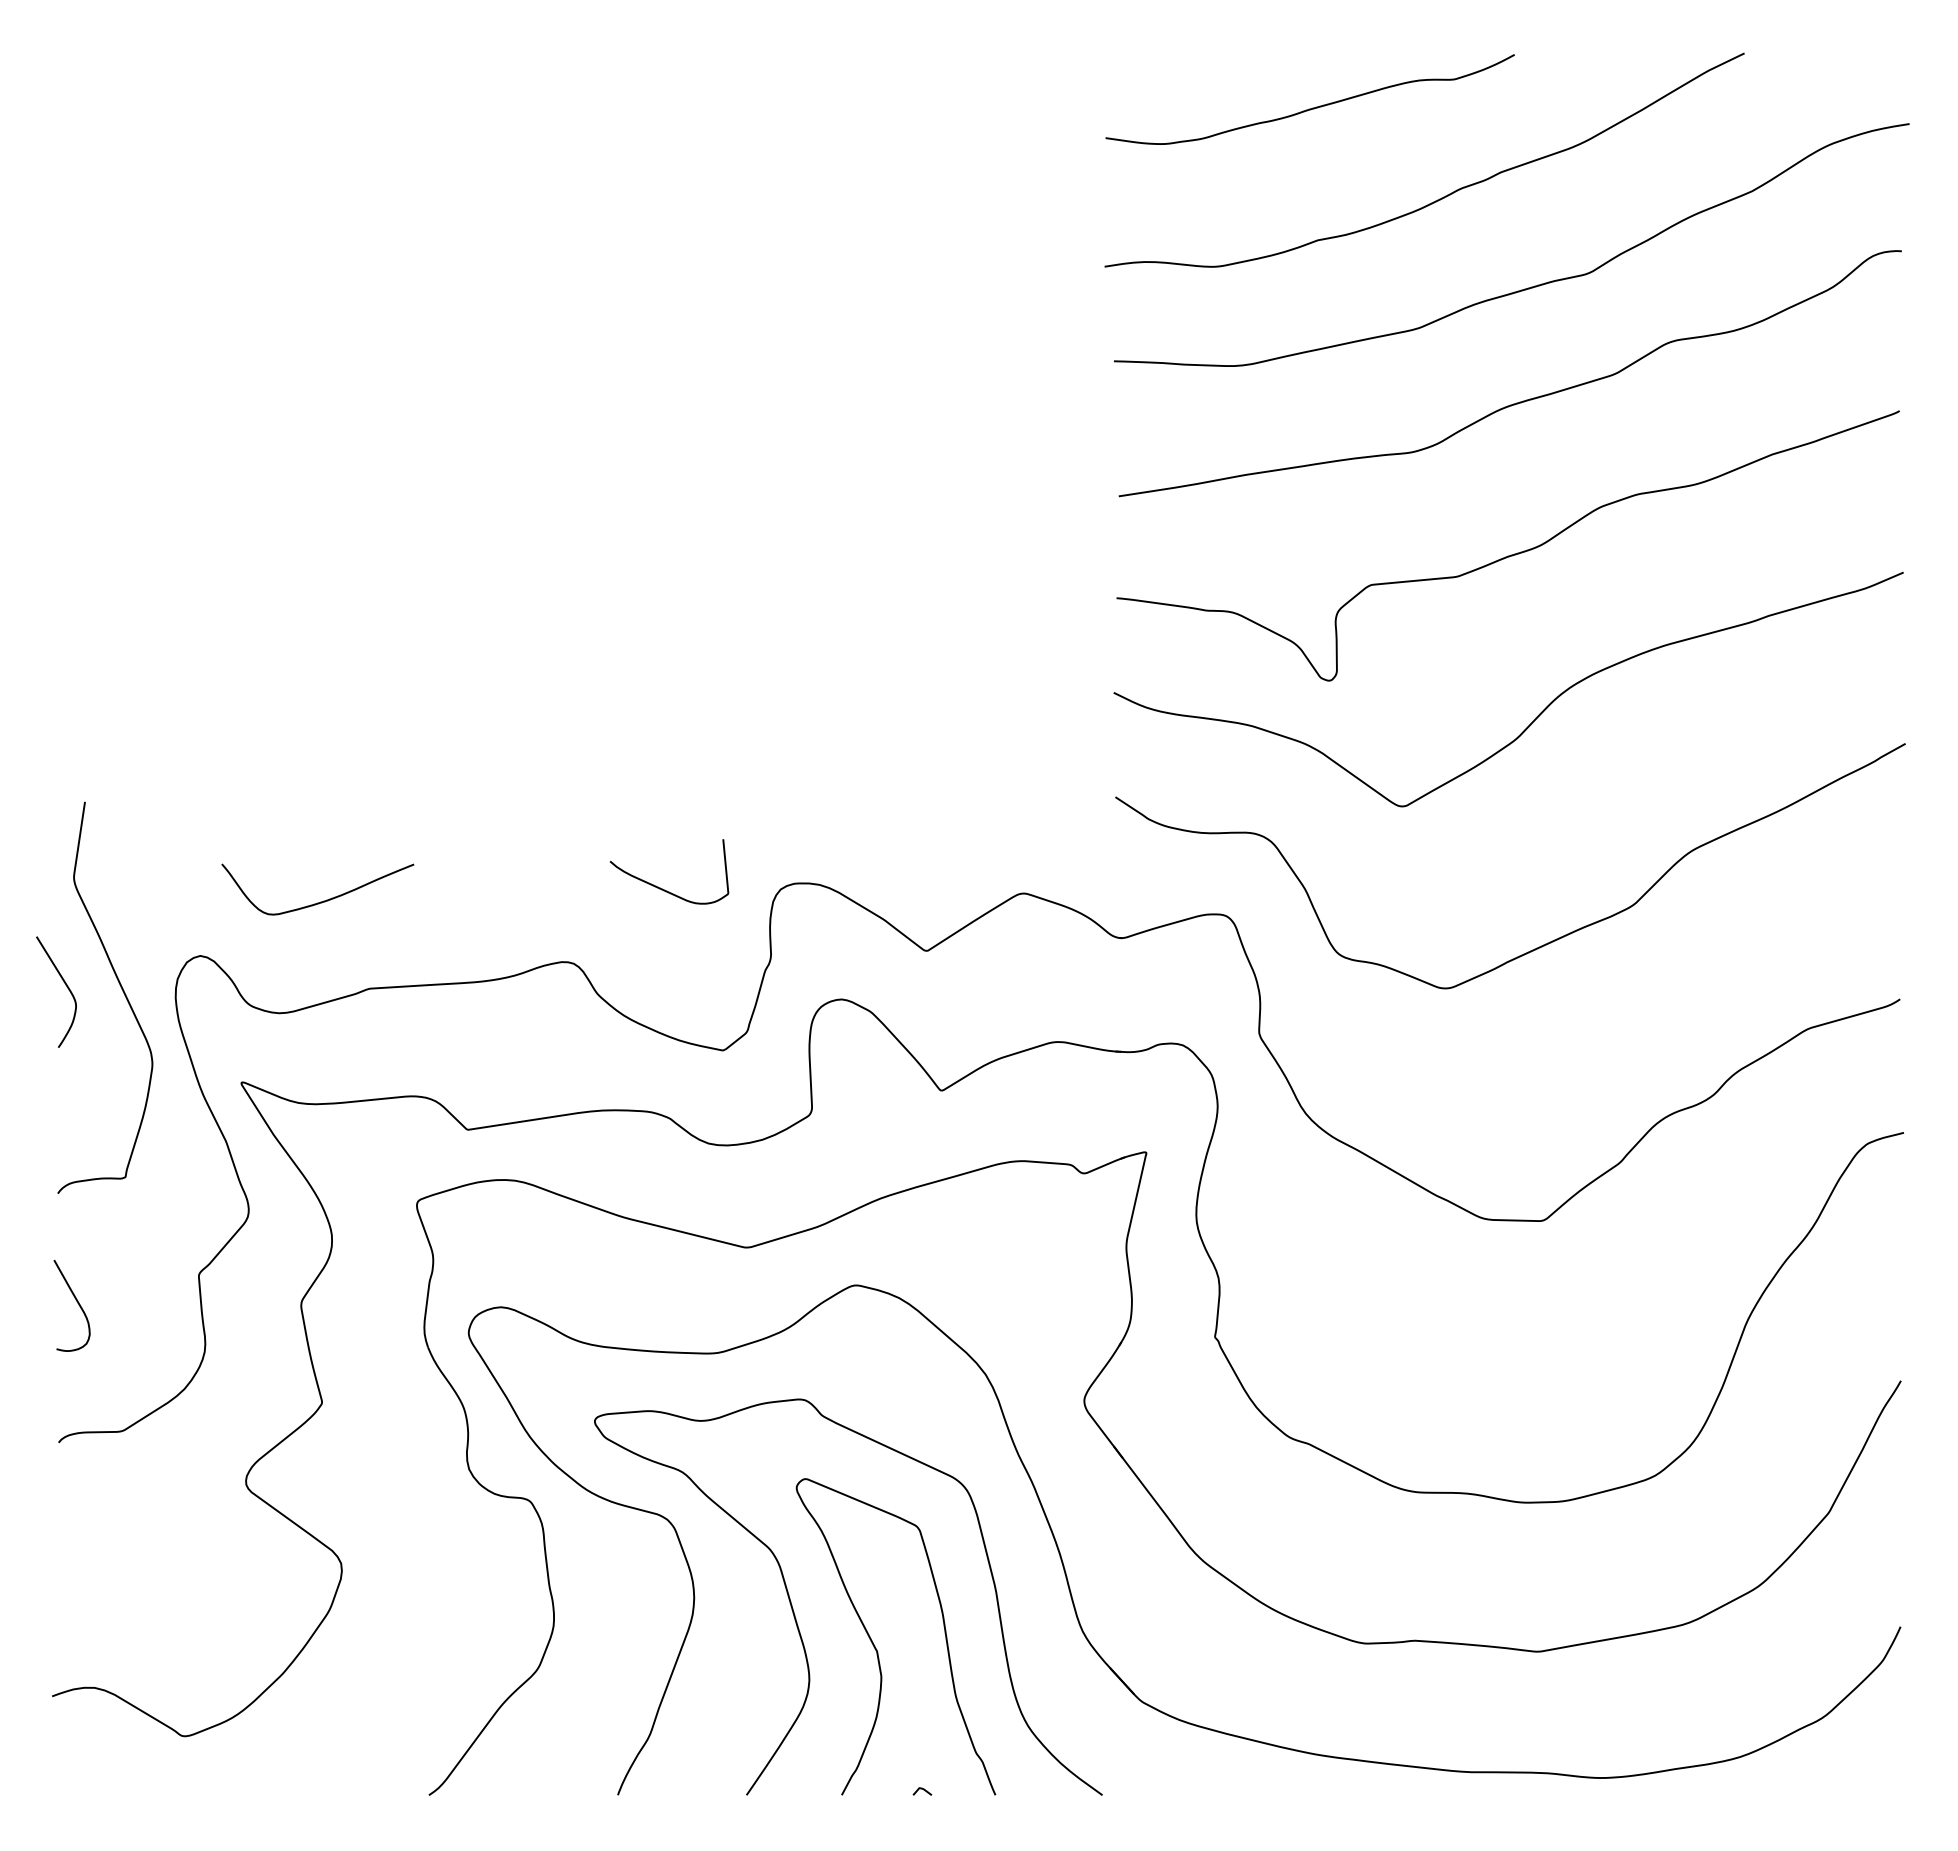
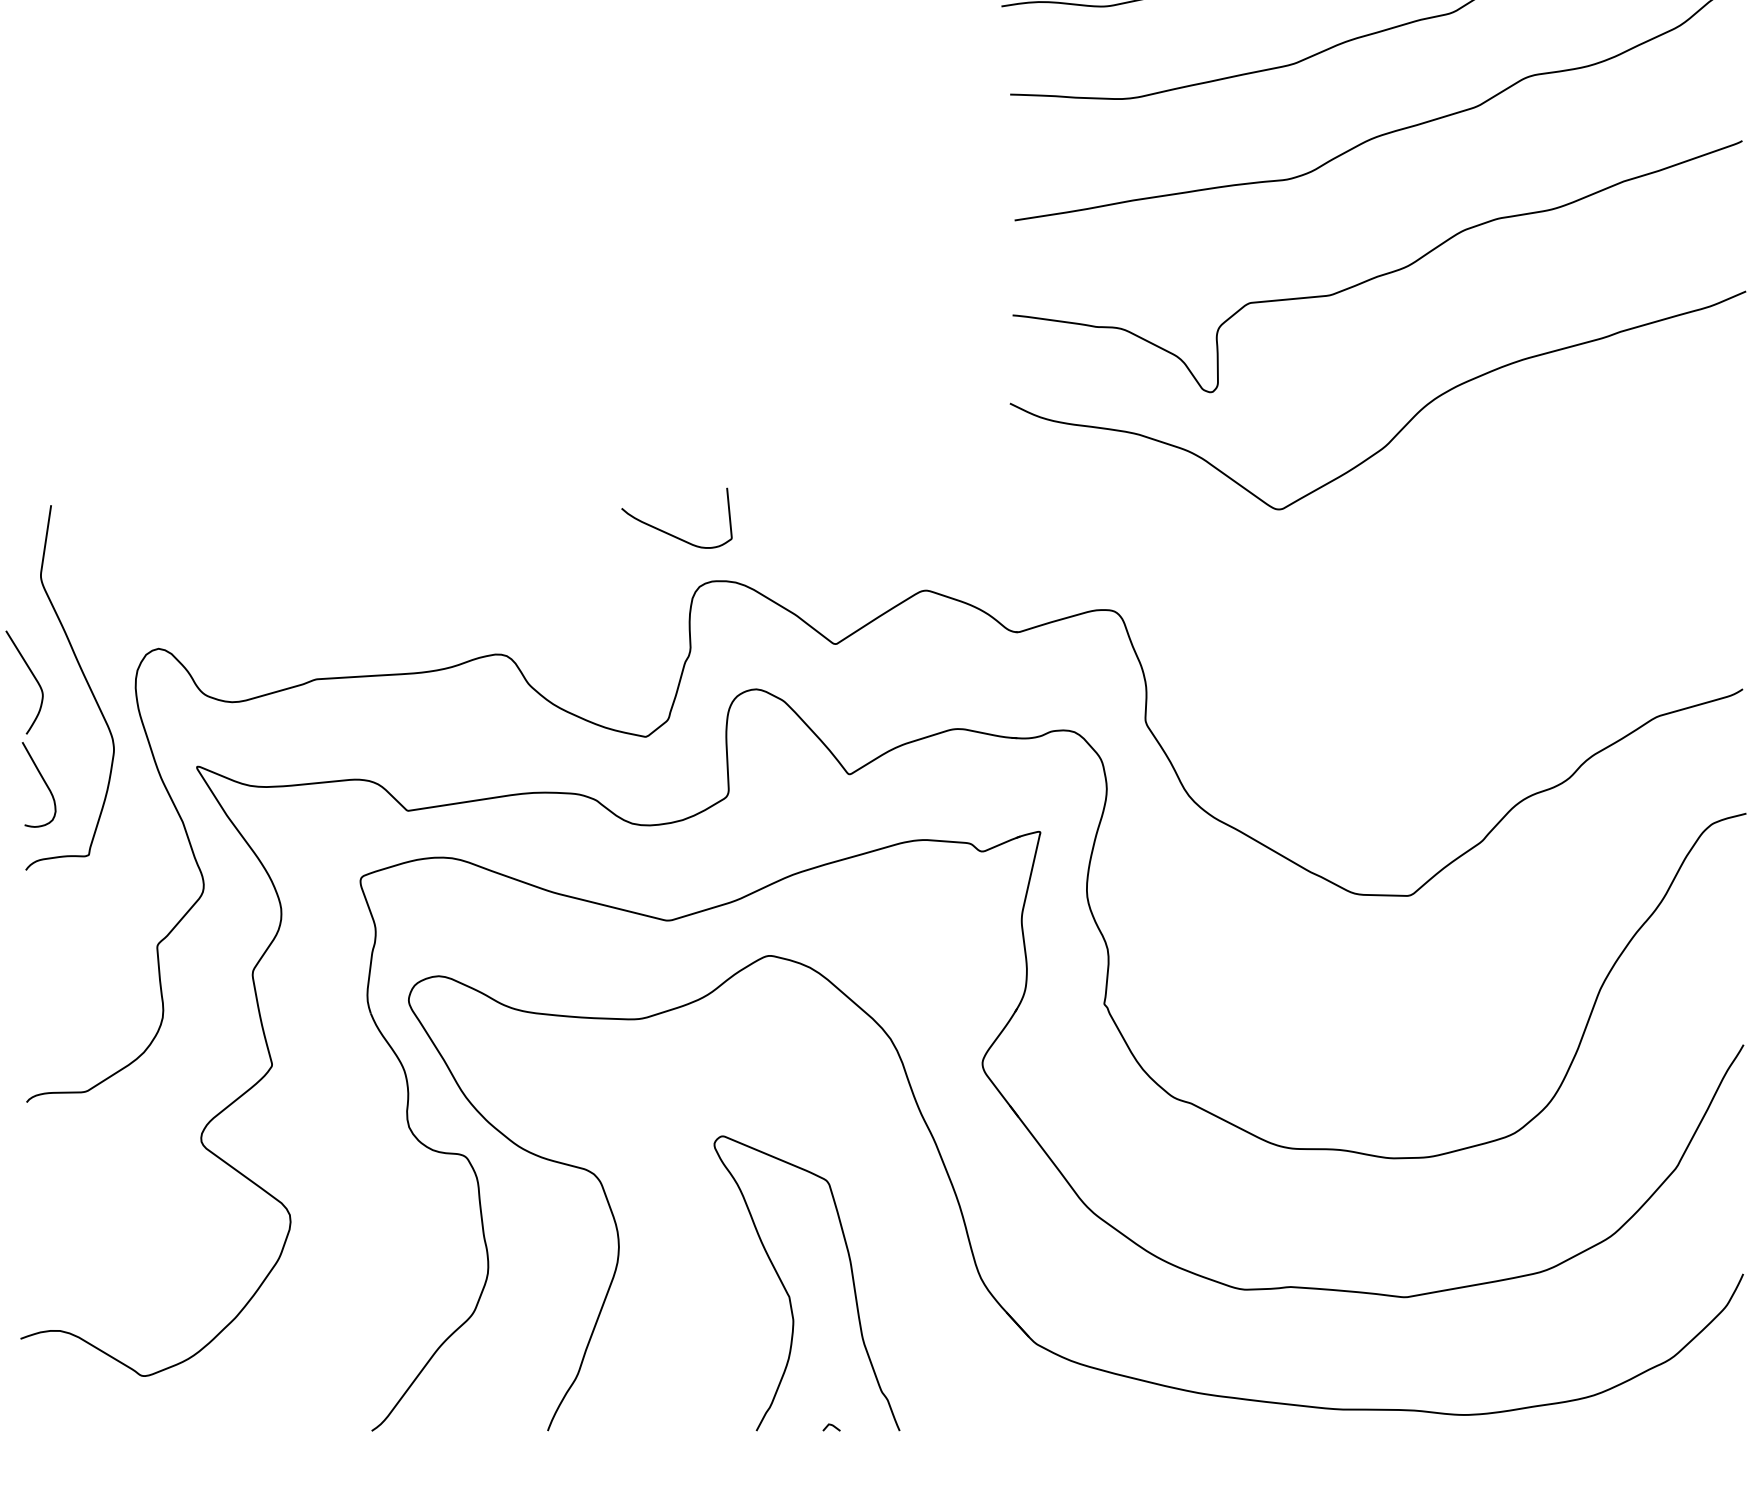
curve: (660, 887) -> (668, 532), moved
curve: (320, 901) -> (270, 598), removed
curve: (1547, 942) -> (1414, 636), removed
curve: (77, 1303) -> (44, 782), moved
curve: (794, 1611) -> (712, 1259), removed

